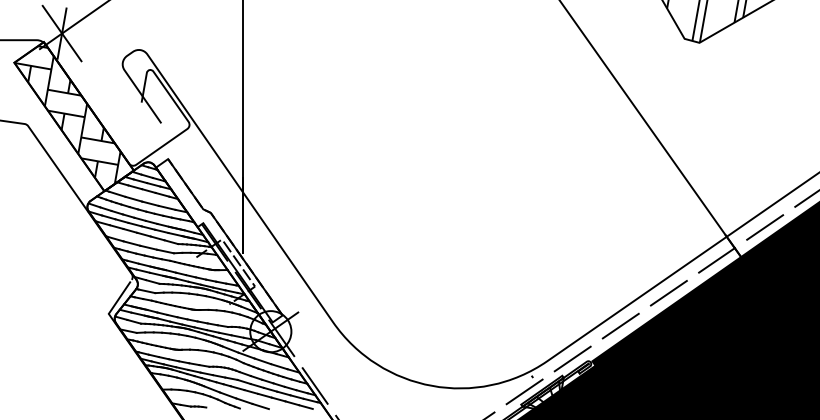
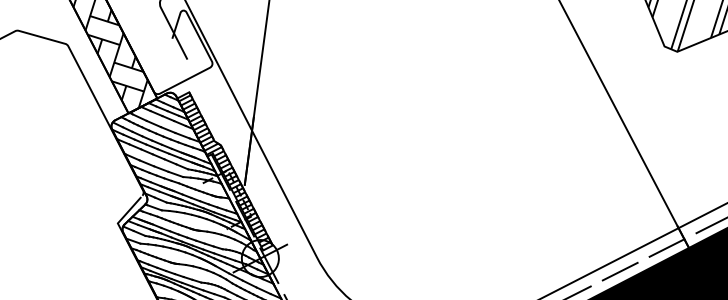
hatch: (218, 240) -> (224, 170), added

